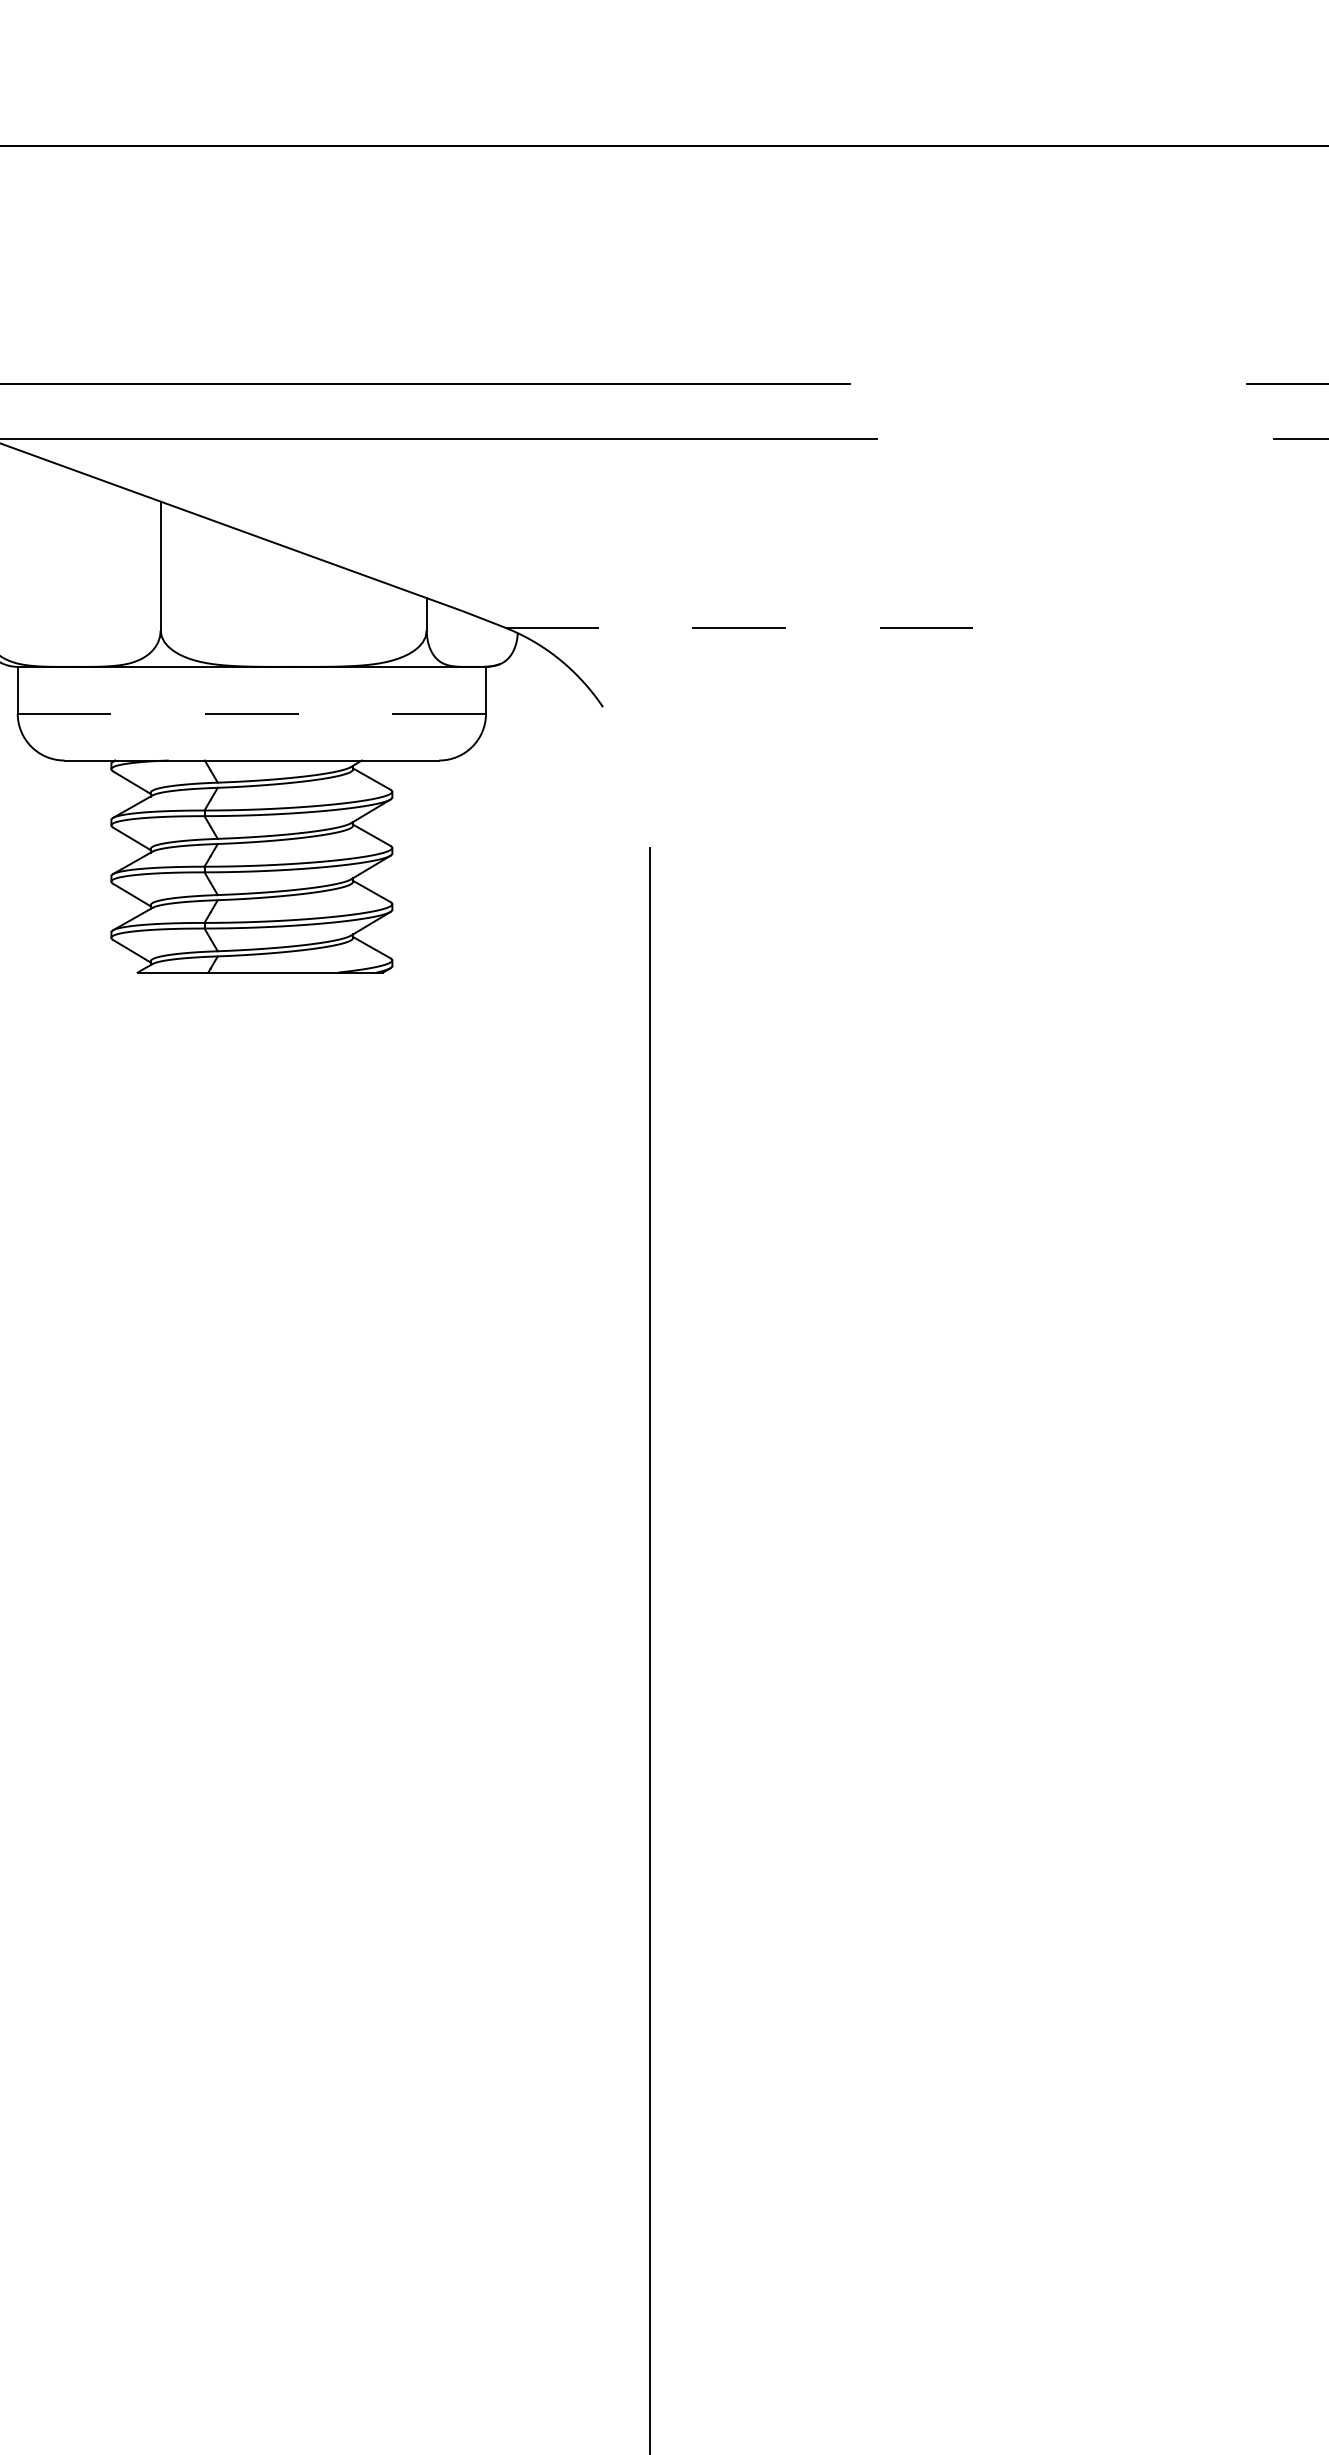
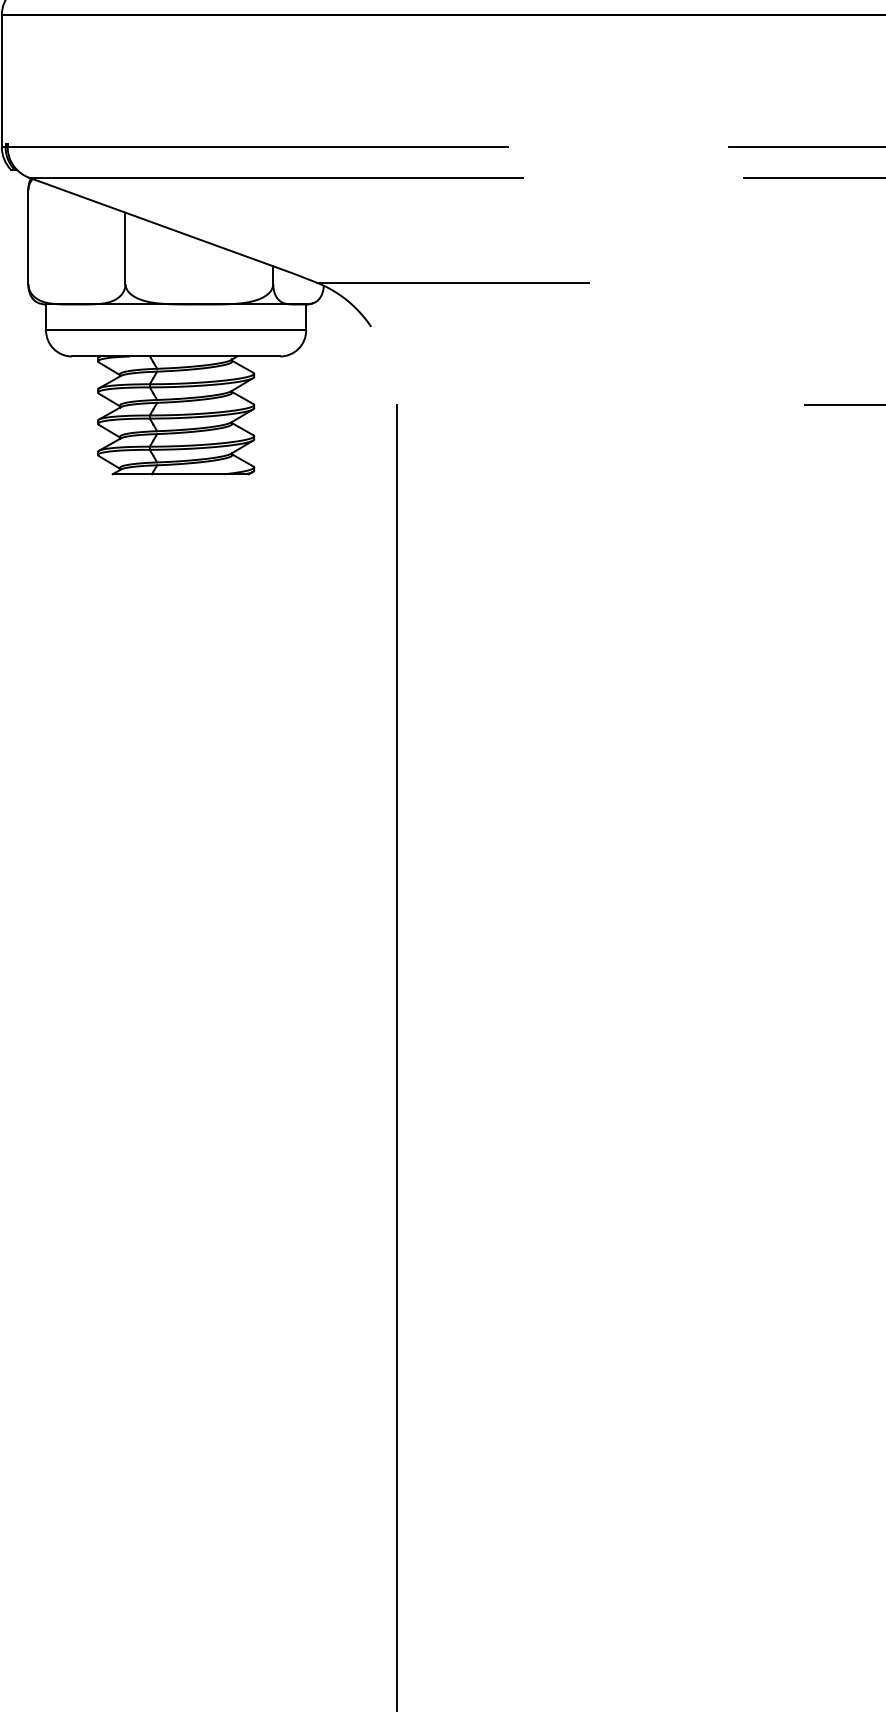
line: (751, 627) -> (453, 282), dashed -> solid
line: (252, 713) -> (176, 330), dashed -> solid

